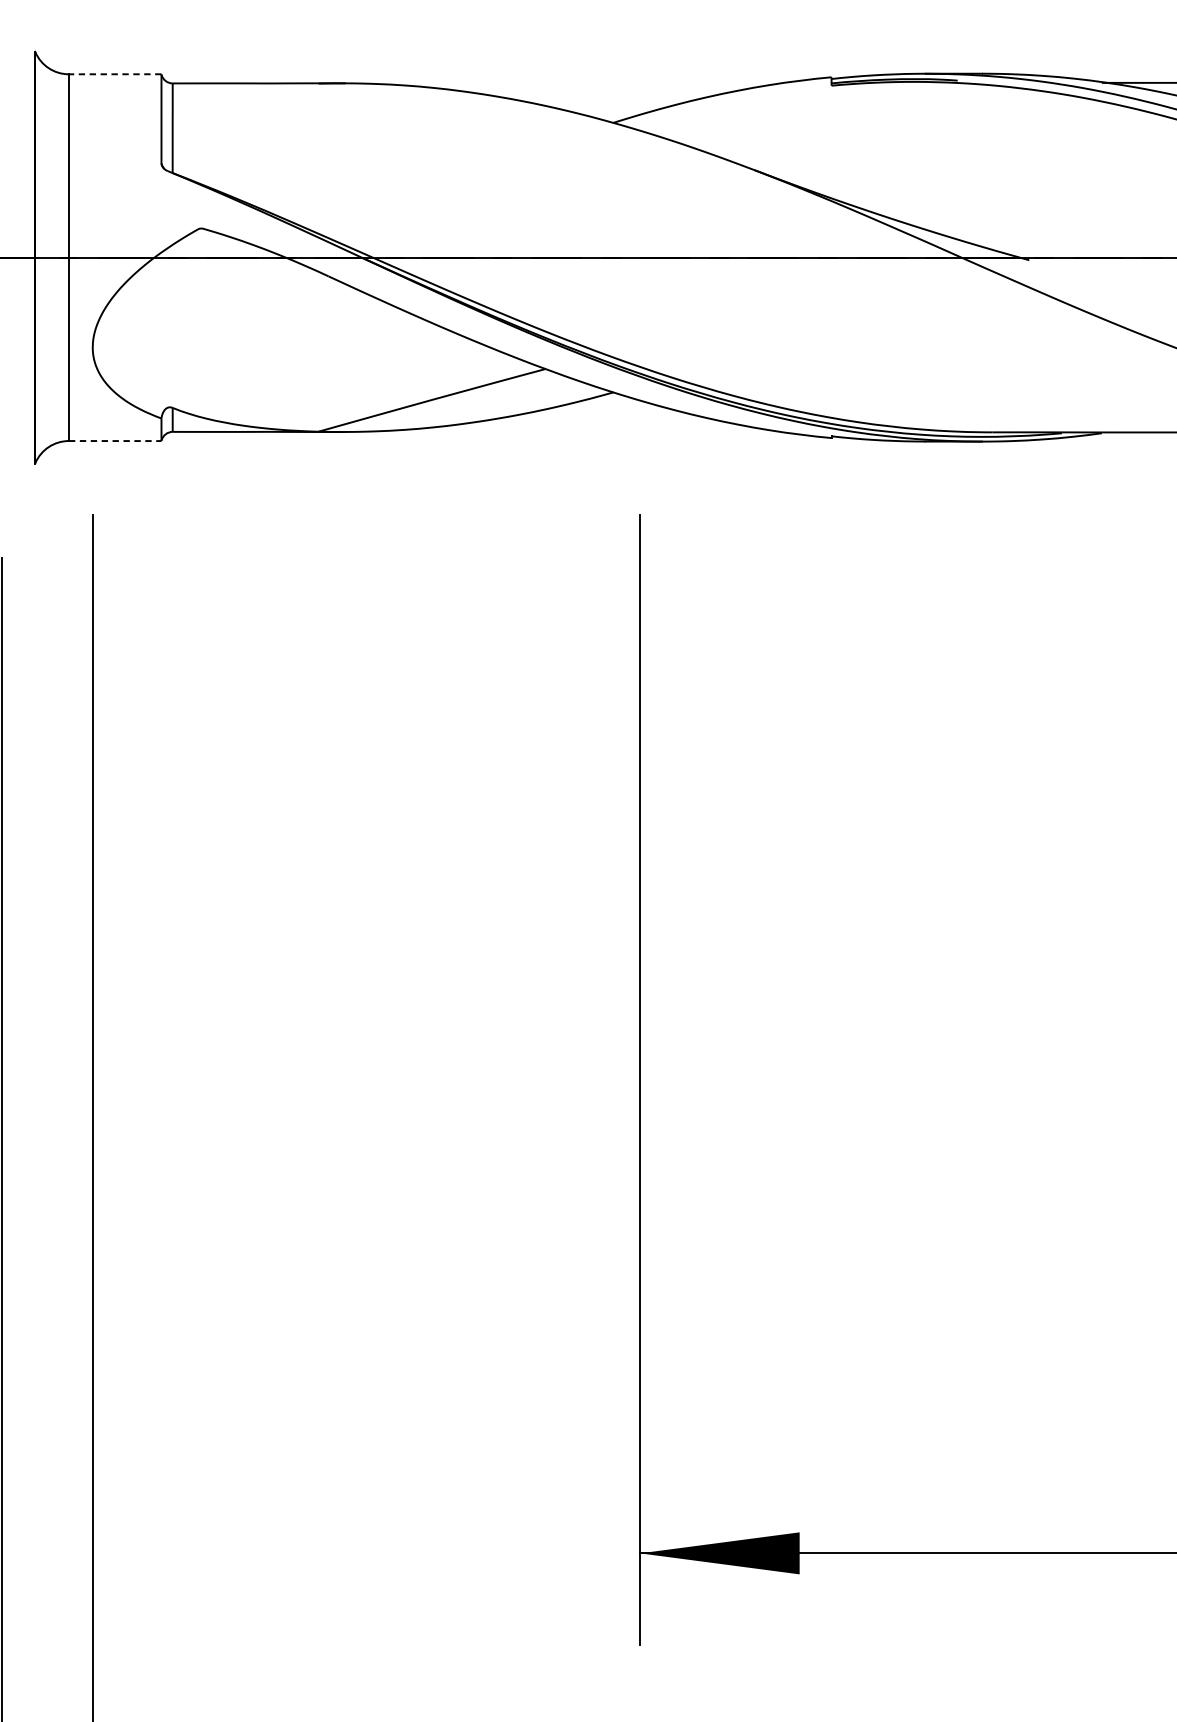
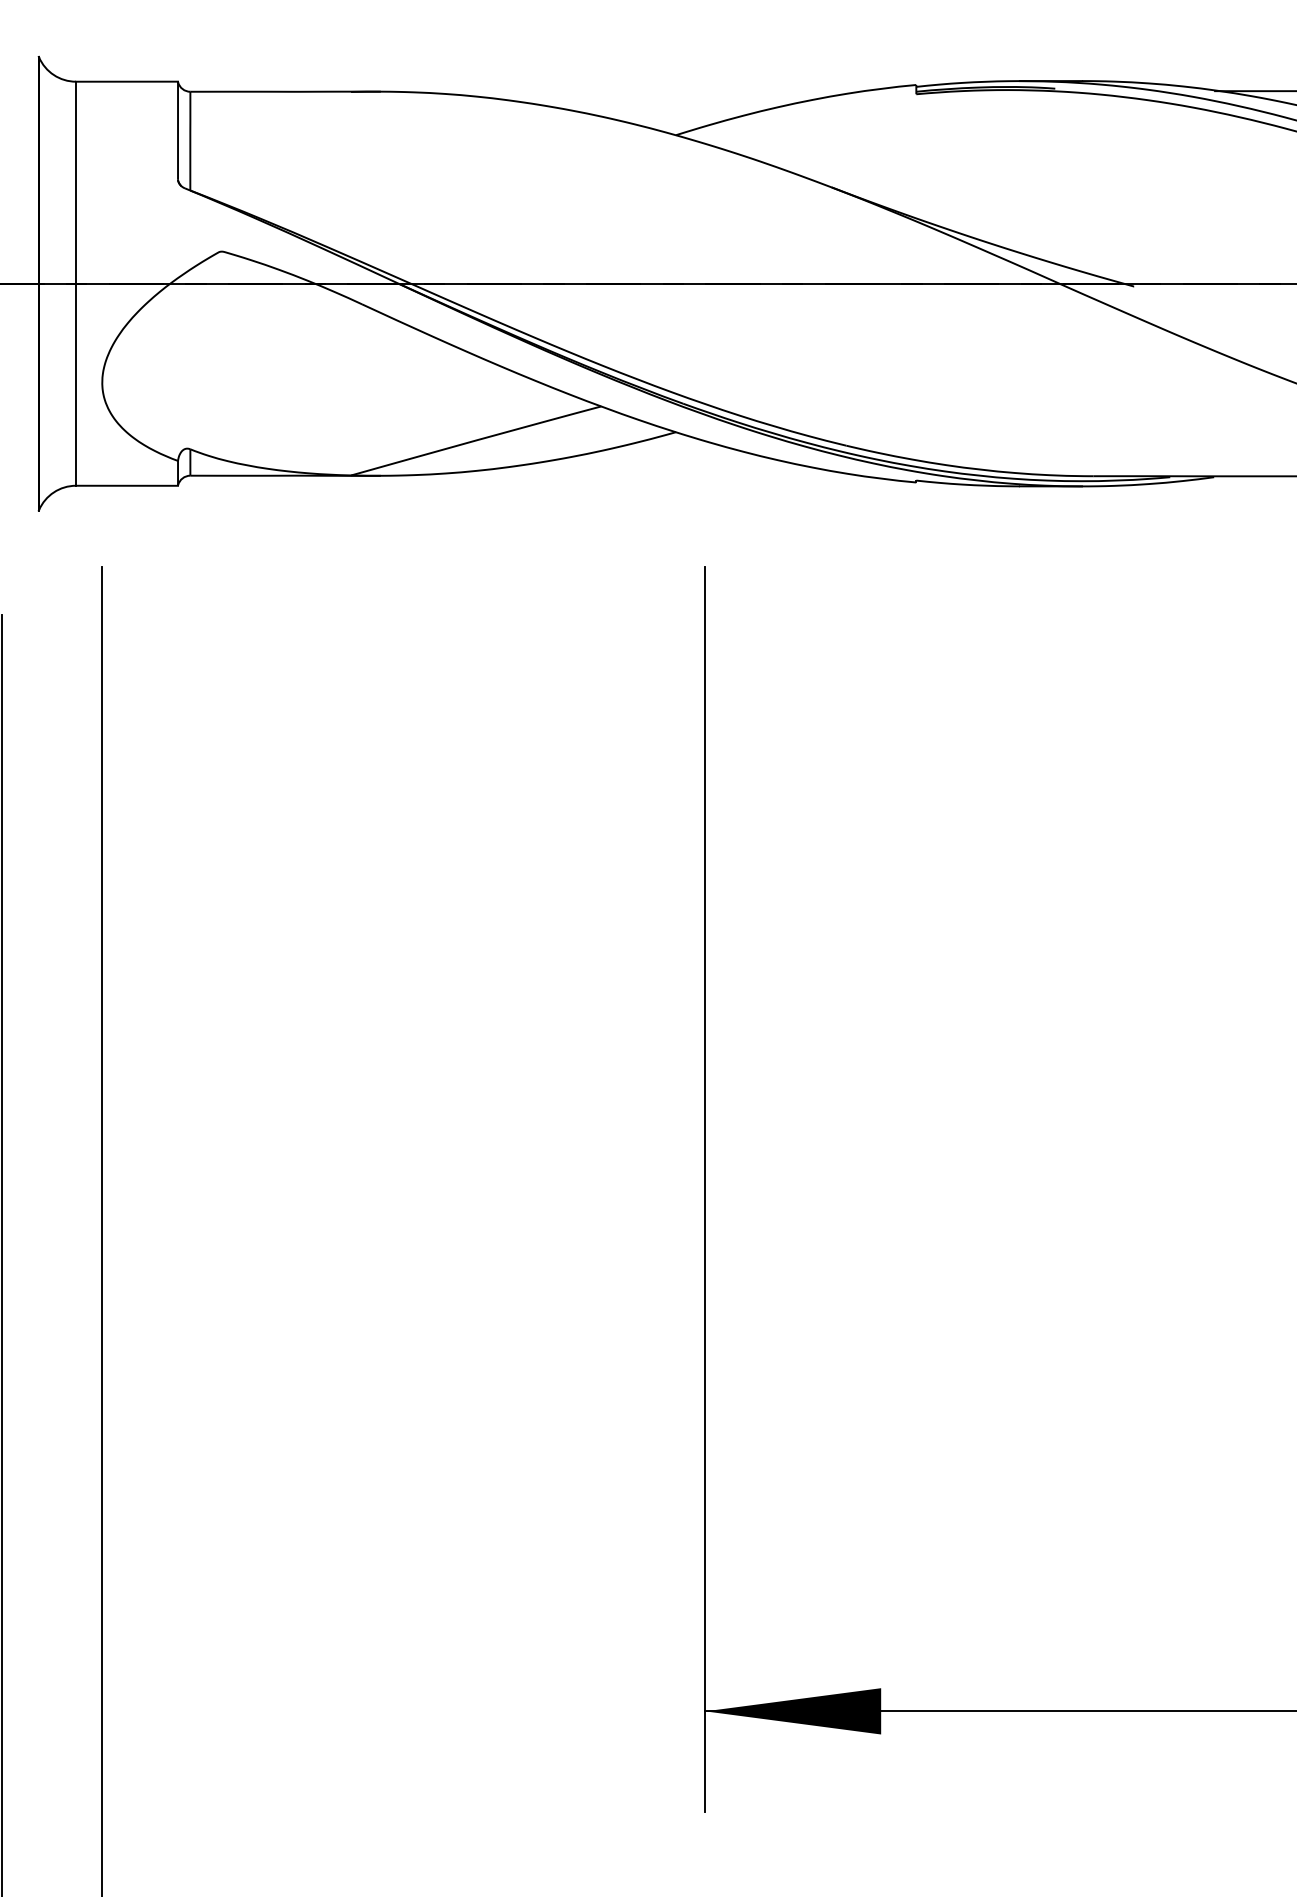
line: (115, 74) -> (127, 81), dashed -> solid
line: (115, 440) -> (127, 485), dashed -> solid

